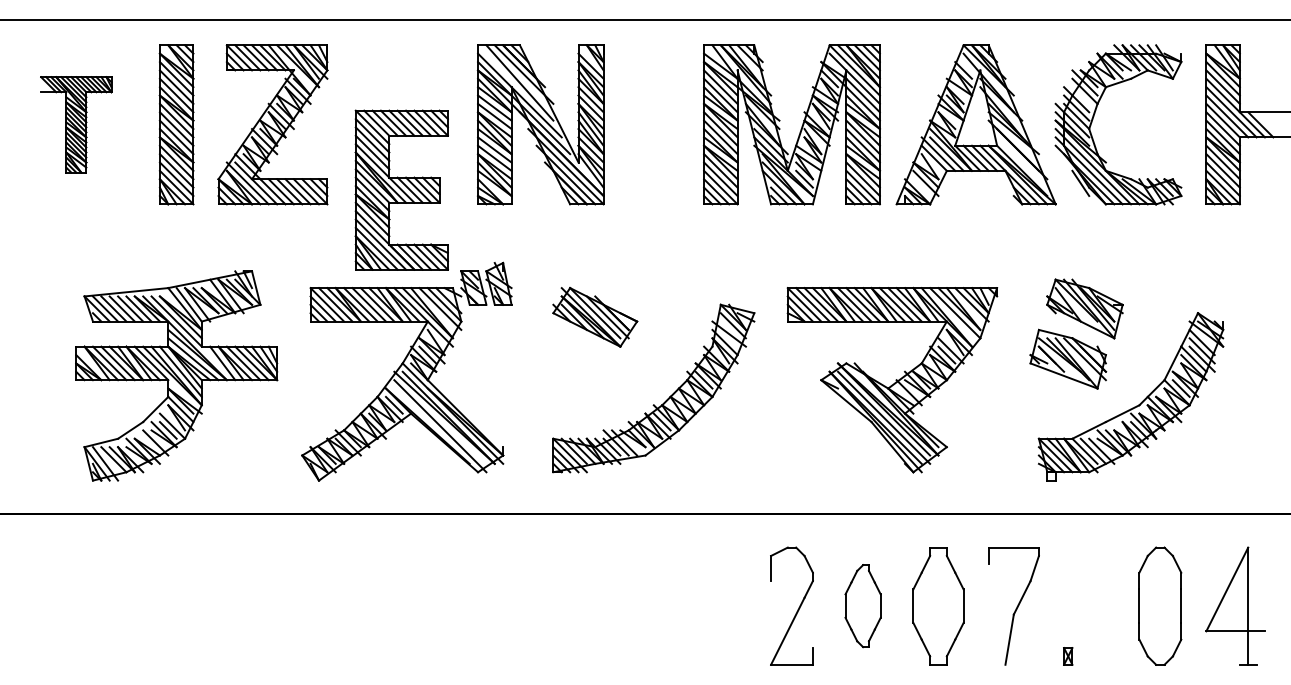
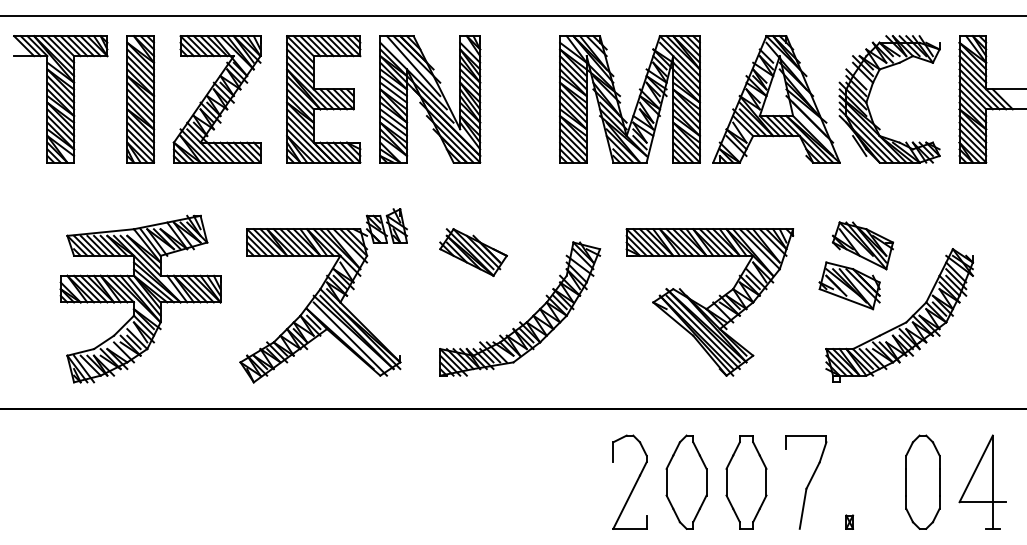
part: (75, 124) -> (60, 99), size x1.67
part: (401, 190) -> (323, 99), moved
part: (863, 605) -> (686, 481), size x1.43

